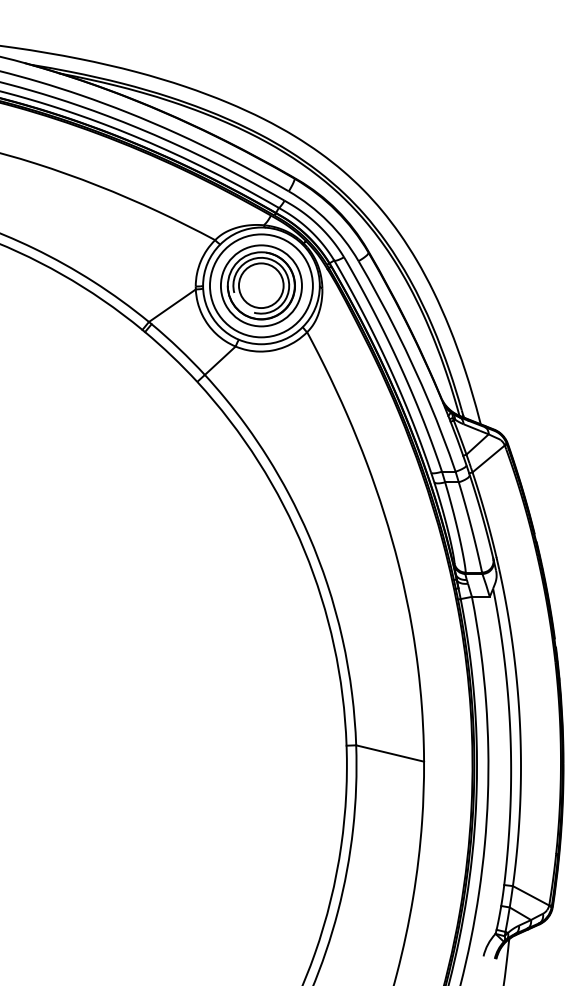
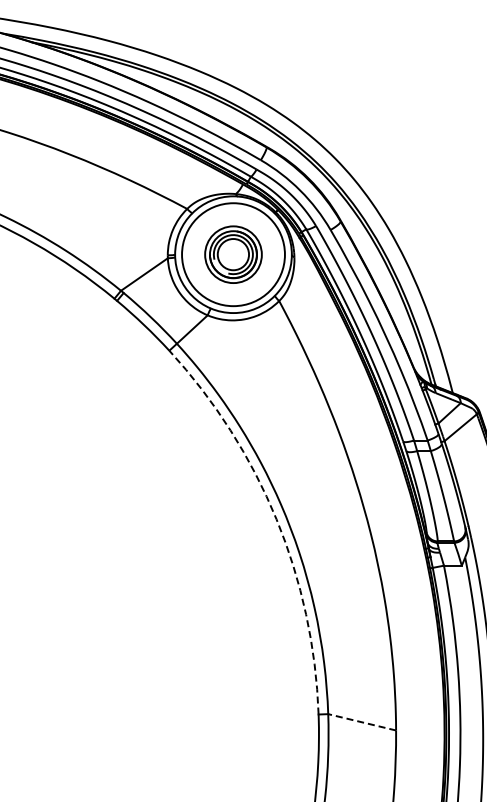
part: (261, 285) -> (233, 254), size x0.7
arc: (304, 550) -> (276, 519), solid -> dashed
line: (390, 753) -> (362, 722), solid -> dashed

